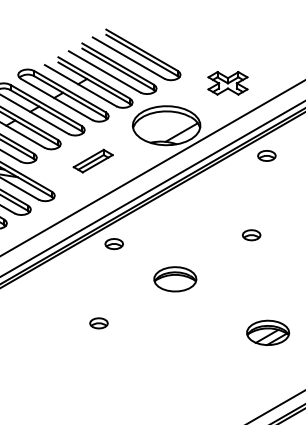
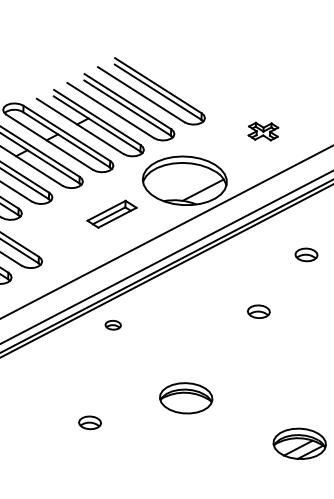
part: (227, 83) -> (262, 131), size x0.6
part: (266, 155) -> (306, 254), moved
part: (92, 160) -> (111, 213), moved
part: (251, 235) -> (258, 312), moved
part: (113, 244) -> (112, 325), size x0.7
part: (175, 279) -> (186, 398), moved

